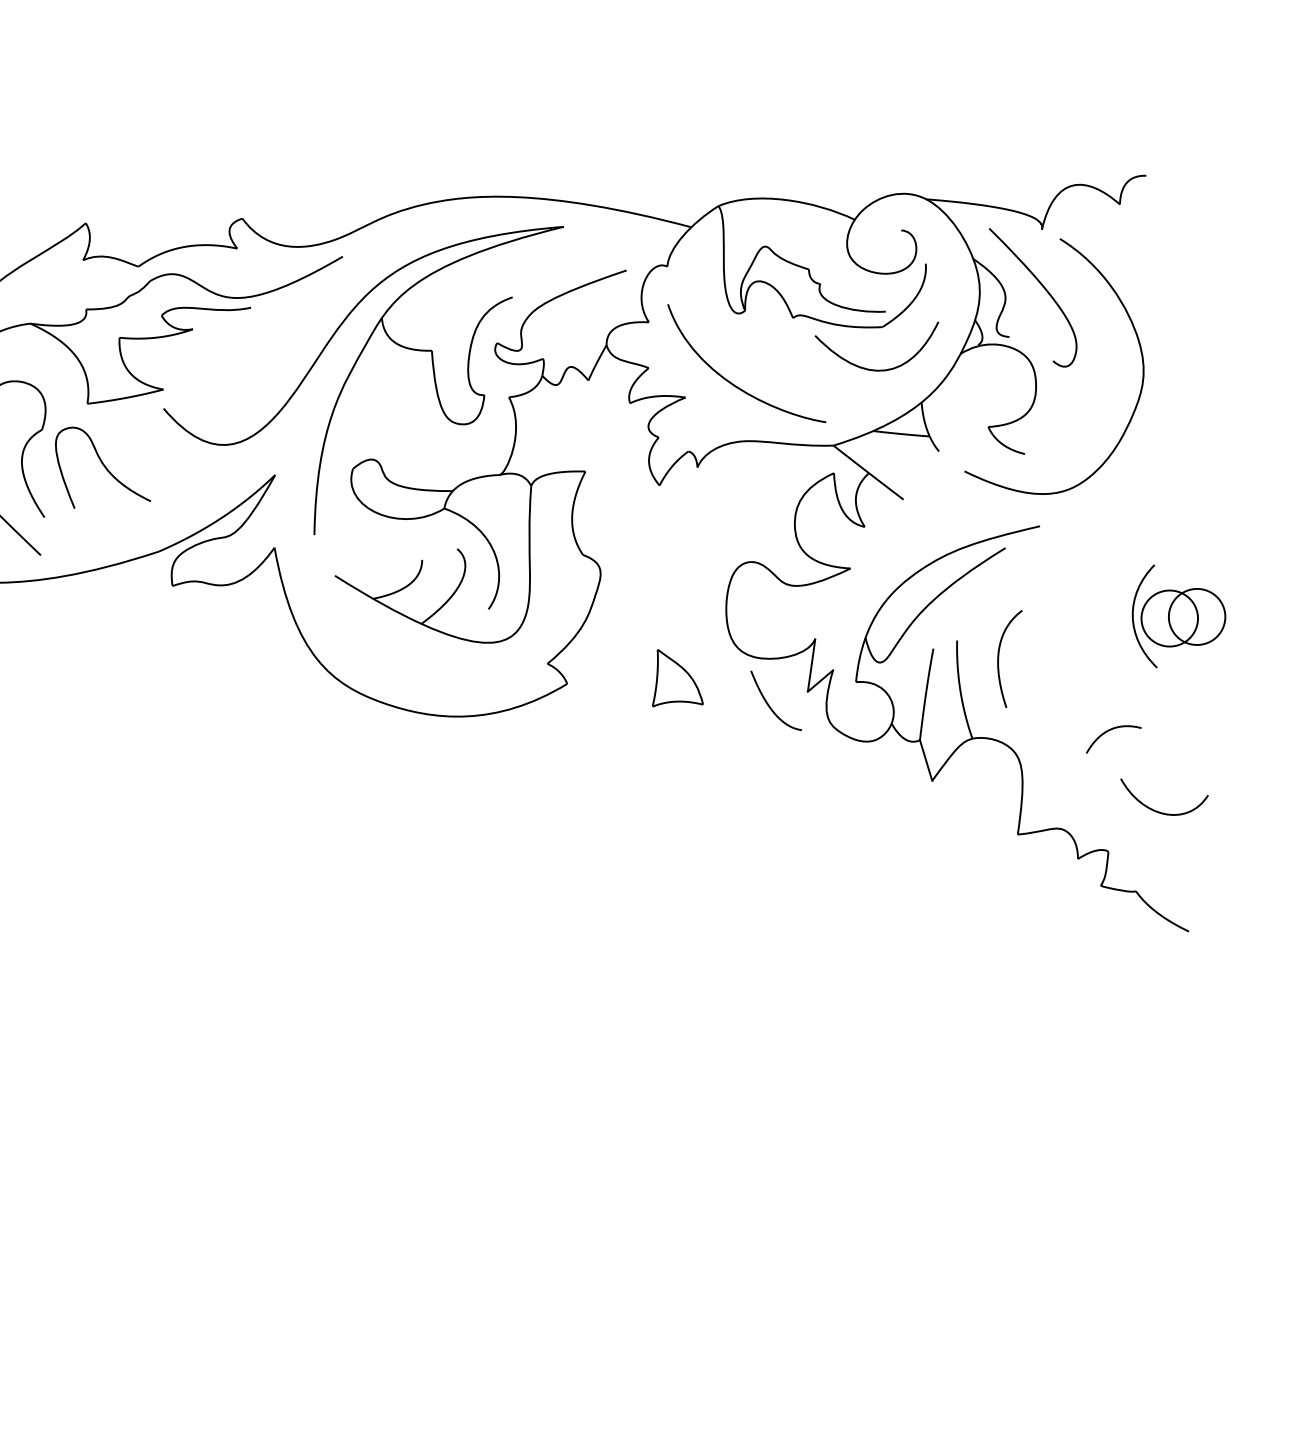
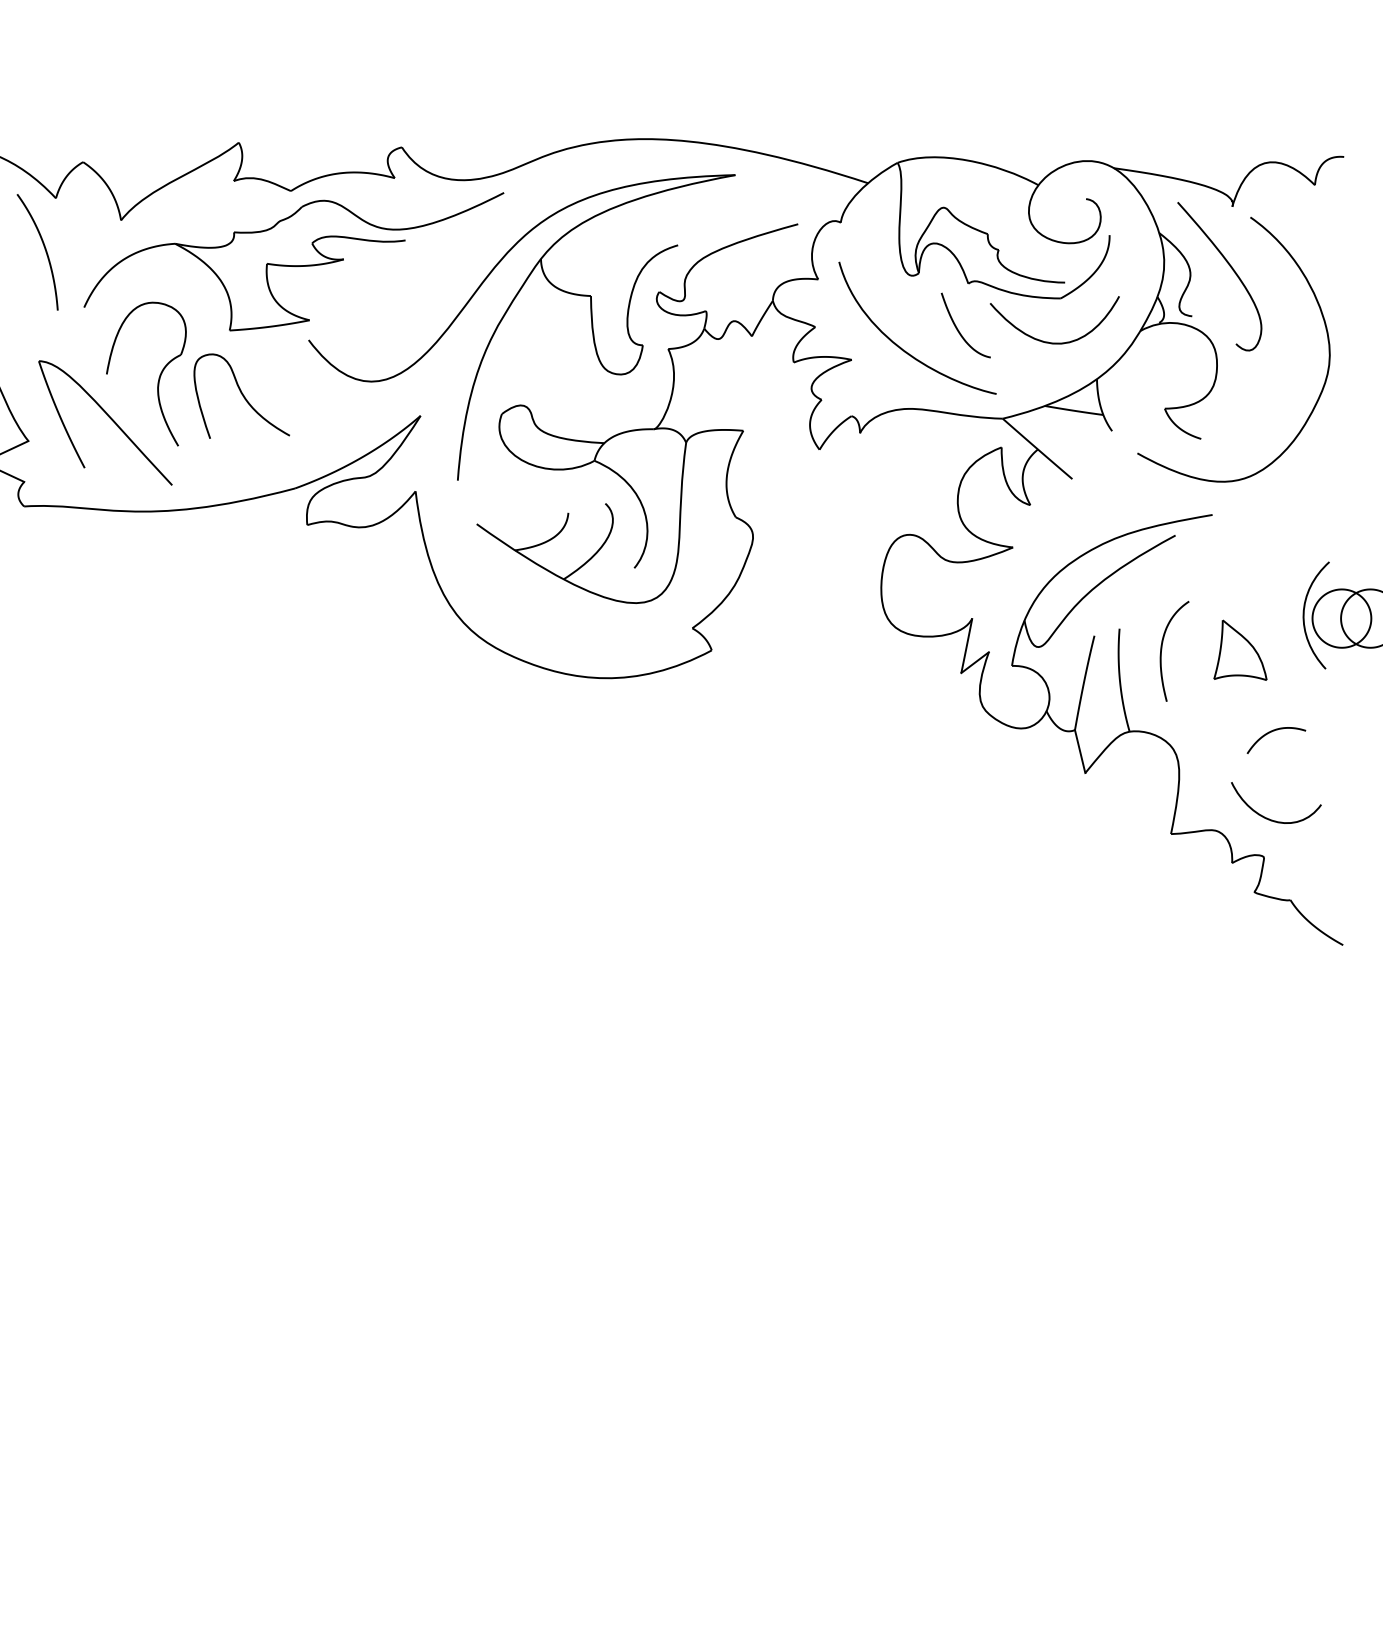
part: (676, 676) -> (1240, 649), moved
curve: (770, 705) -> (959, 330), moved
curve: (1159, 811) -> (1269, 818), moved

